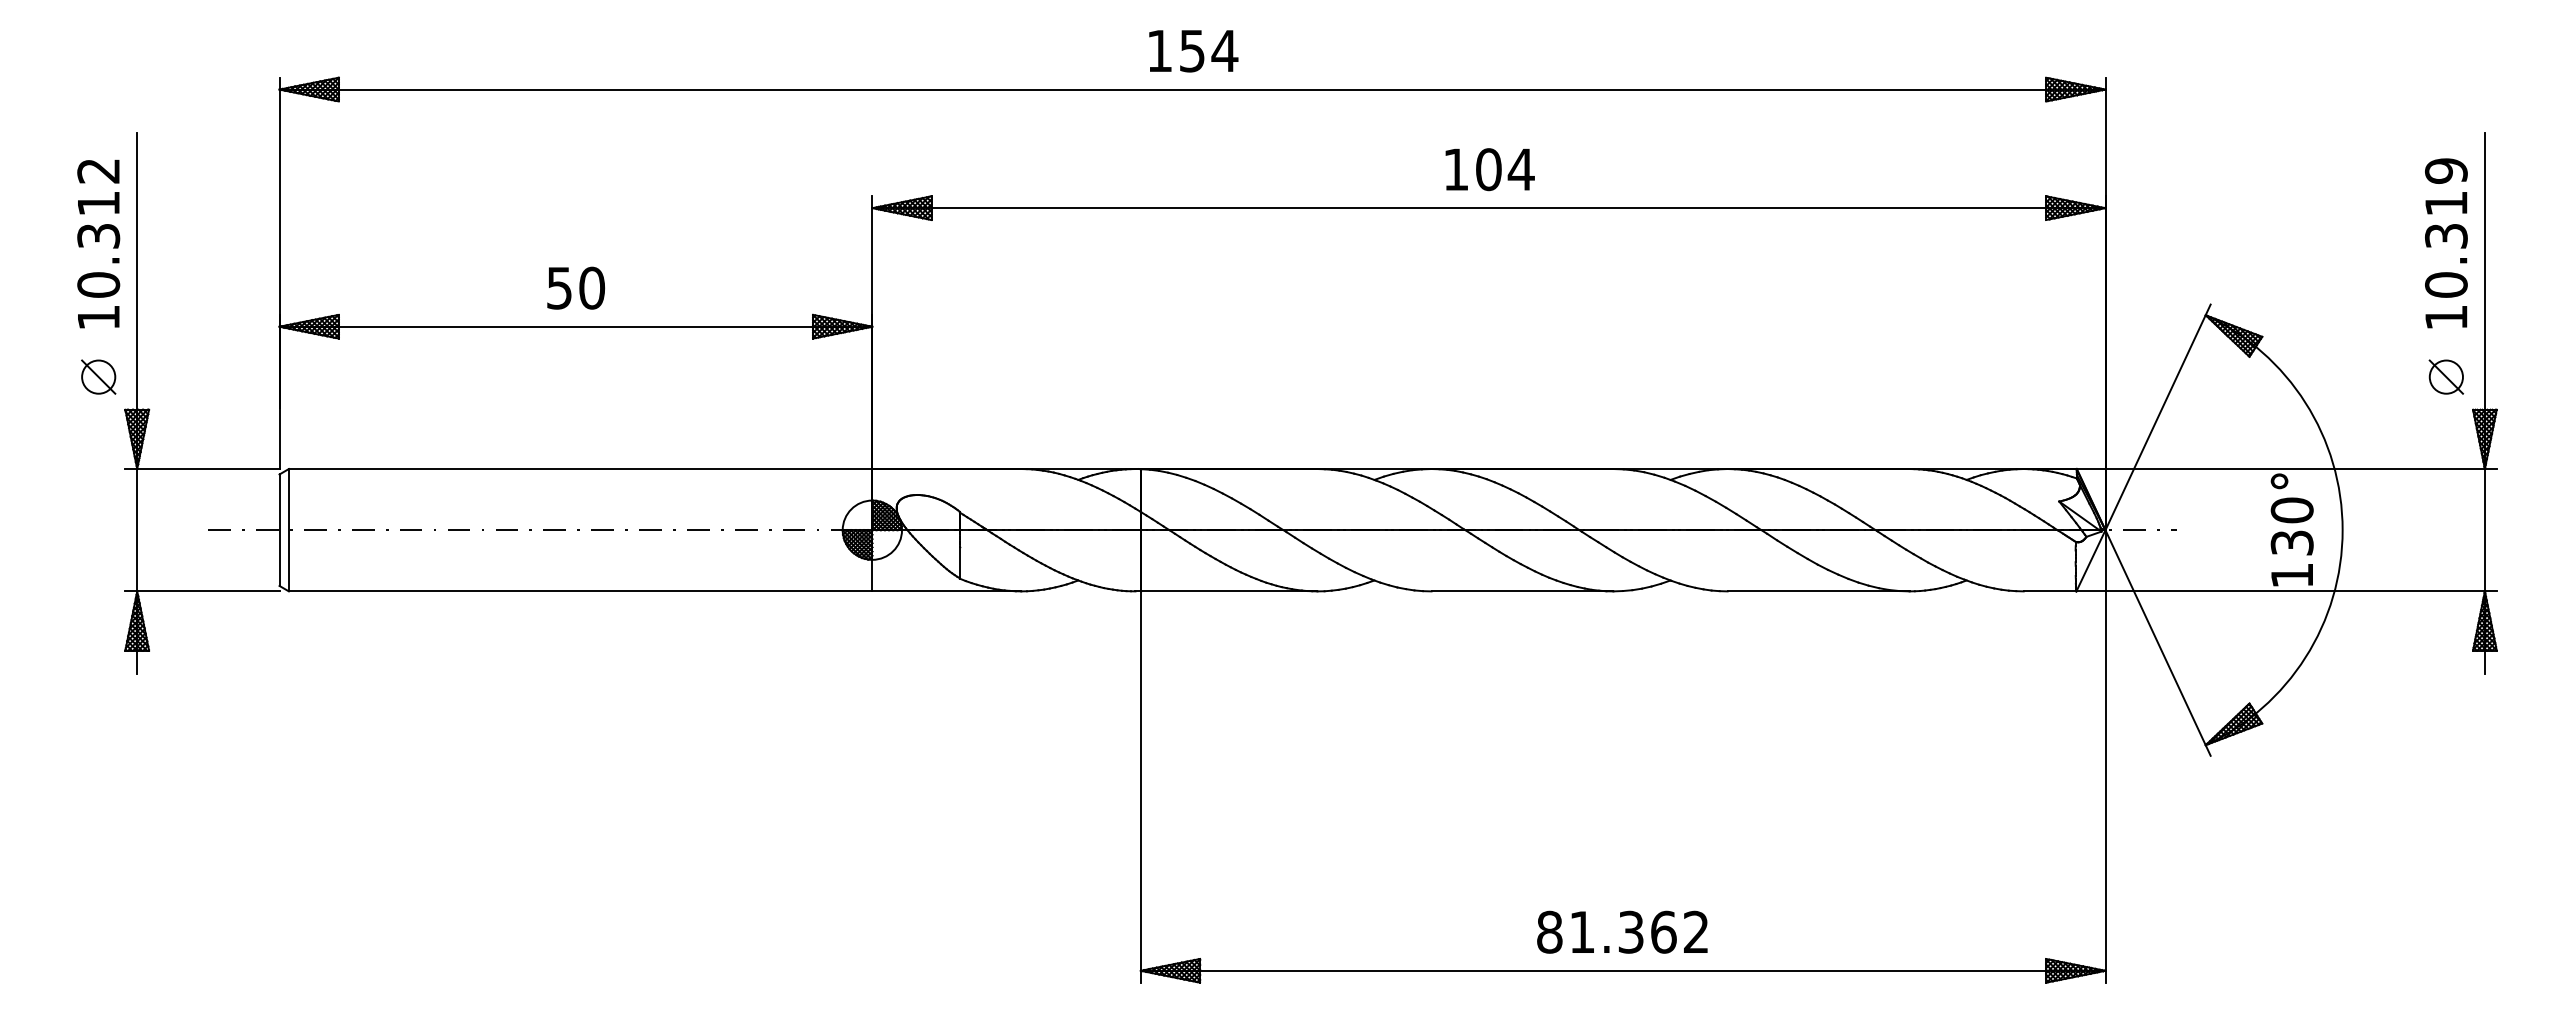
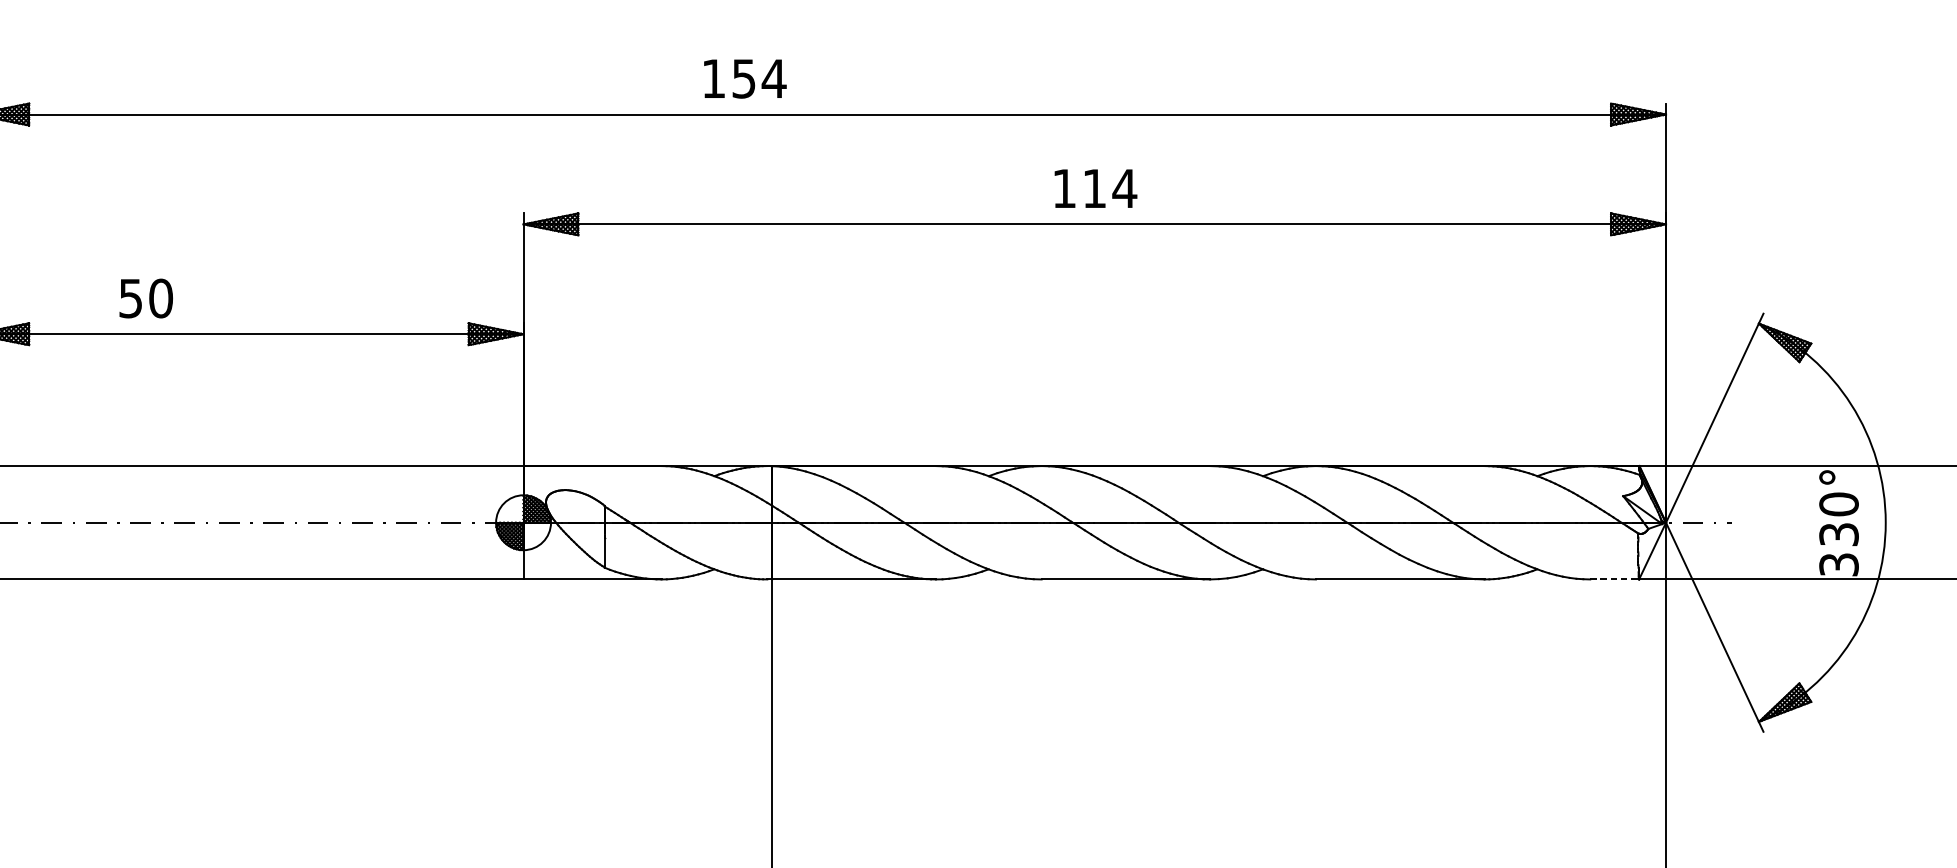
text: (1193, 51) -> (745, 79), moved
text: (1488, 169) -> (1094, 188), 104 -> 114
text: (576, 287) -> (146, 297), moved
text: (2291, 575) -> (1838, 564), 130° -> 330°
line: (2050, 591) -> (1615, 579), solid -> dashed

